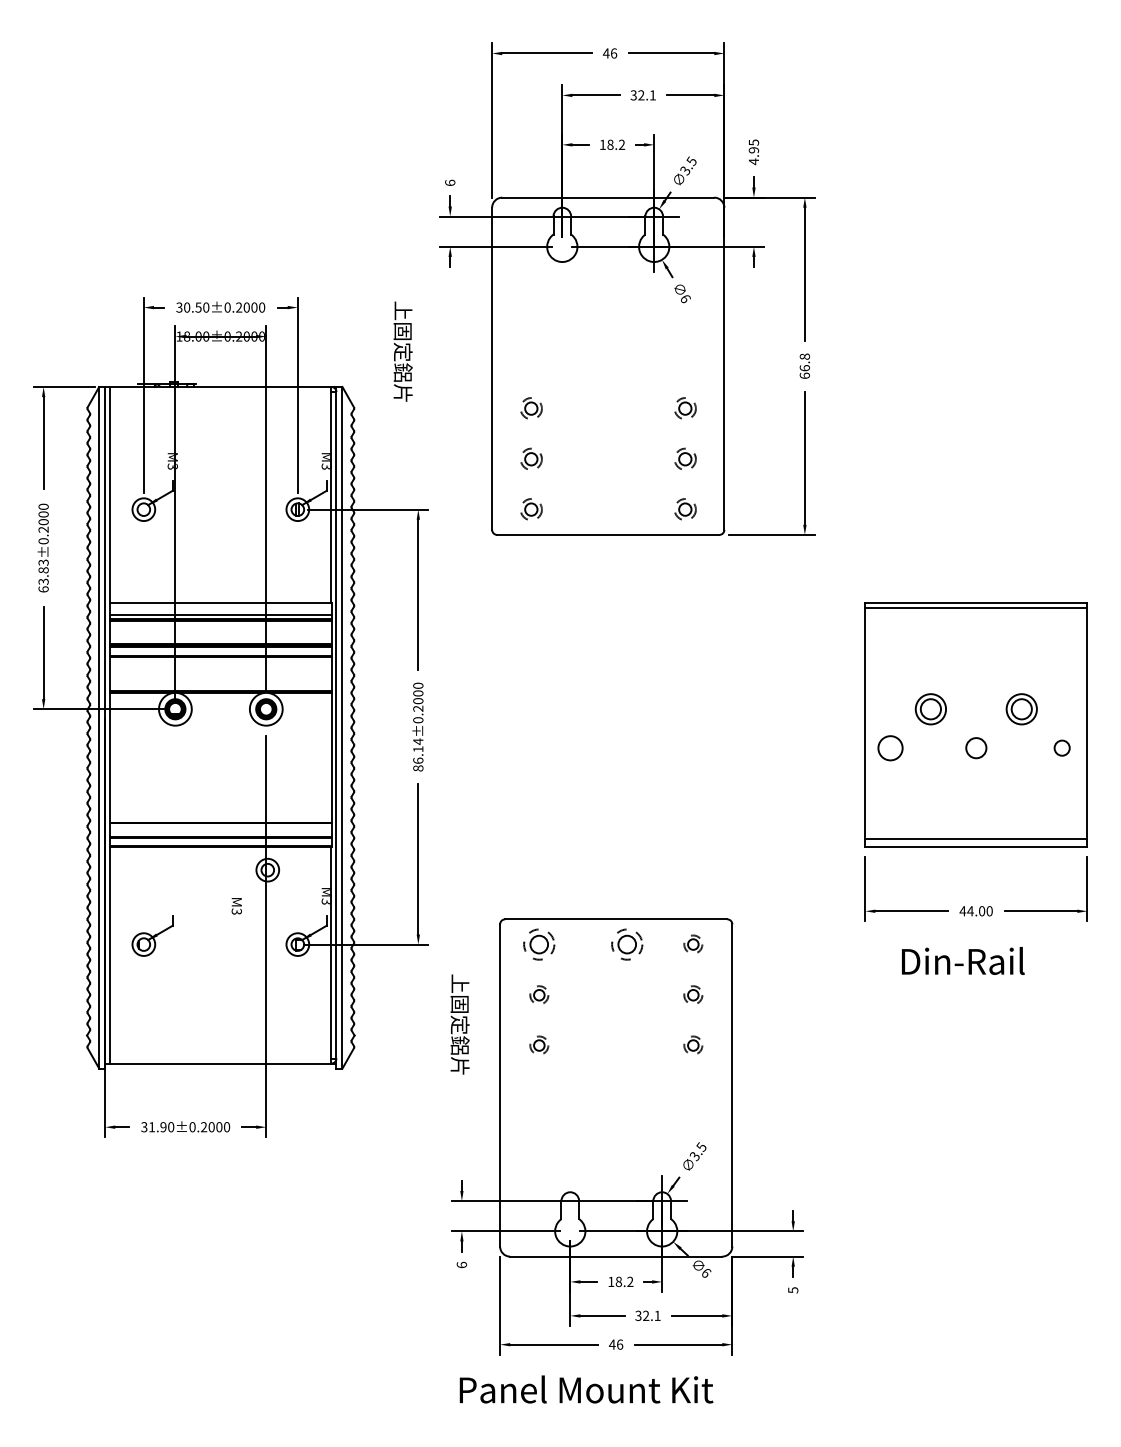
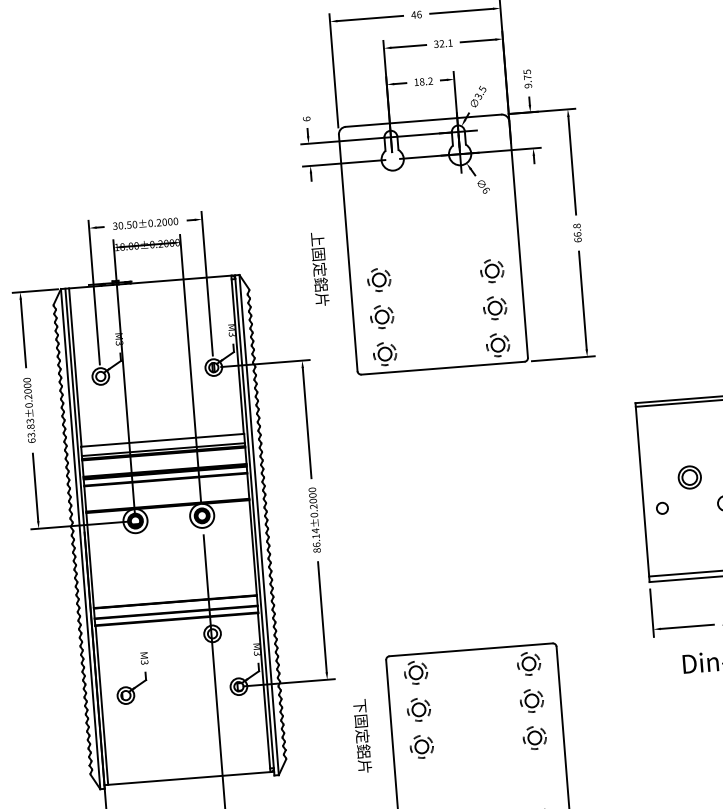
text: (753, 156) -> (527, 82), 4.95 -> 9.75
text: (402, 351) -> (319, 269), moved
part: (531, 408) -> (379, 279), size x1.43
part: (685, 408) -> (492, 270), size x1.43
part: (531, 459) -> (382, 317), size x1.43
part: (685, 459) -> (495, 308), size x1.43
part: (531, 509) -> (385, 353), size x1.43
part: (685, 509) -> (498, 345), size x1.43
circle: (890, 747) -> (662, 507), size x0.62
text: (236, 906) -> (144, 658), moved
part: (627, 944) -> (480, 667), removed
part: (693, 944) -> (529, 663), size x1.67
text: (459, 983) -> (359, 705), 上固定鋁片 -> 下固定鋁片
part: (539, 995) -> (419, 710), size x1.67
part: (693, 995) -> (532, 701), size x1.67
part: (539, 1045) -> (422, 746), size x1.67
part: (693, 1045) -> (535, 737), size x1.67

